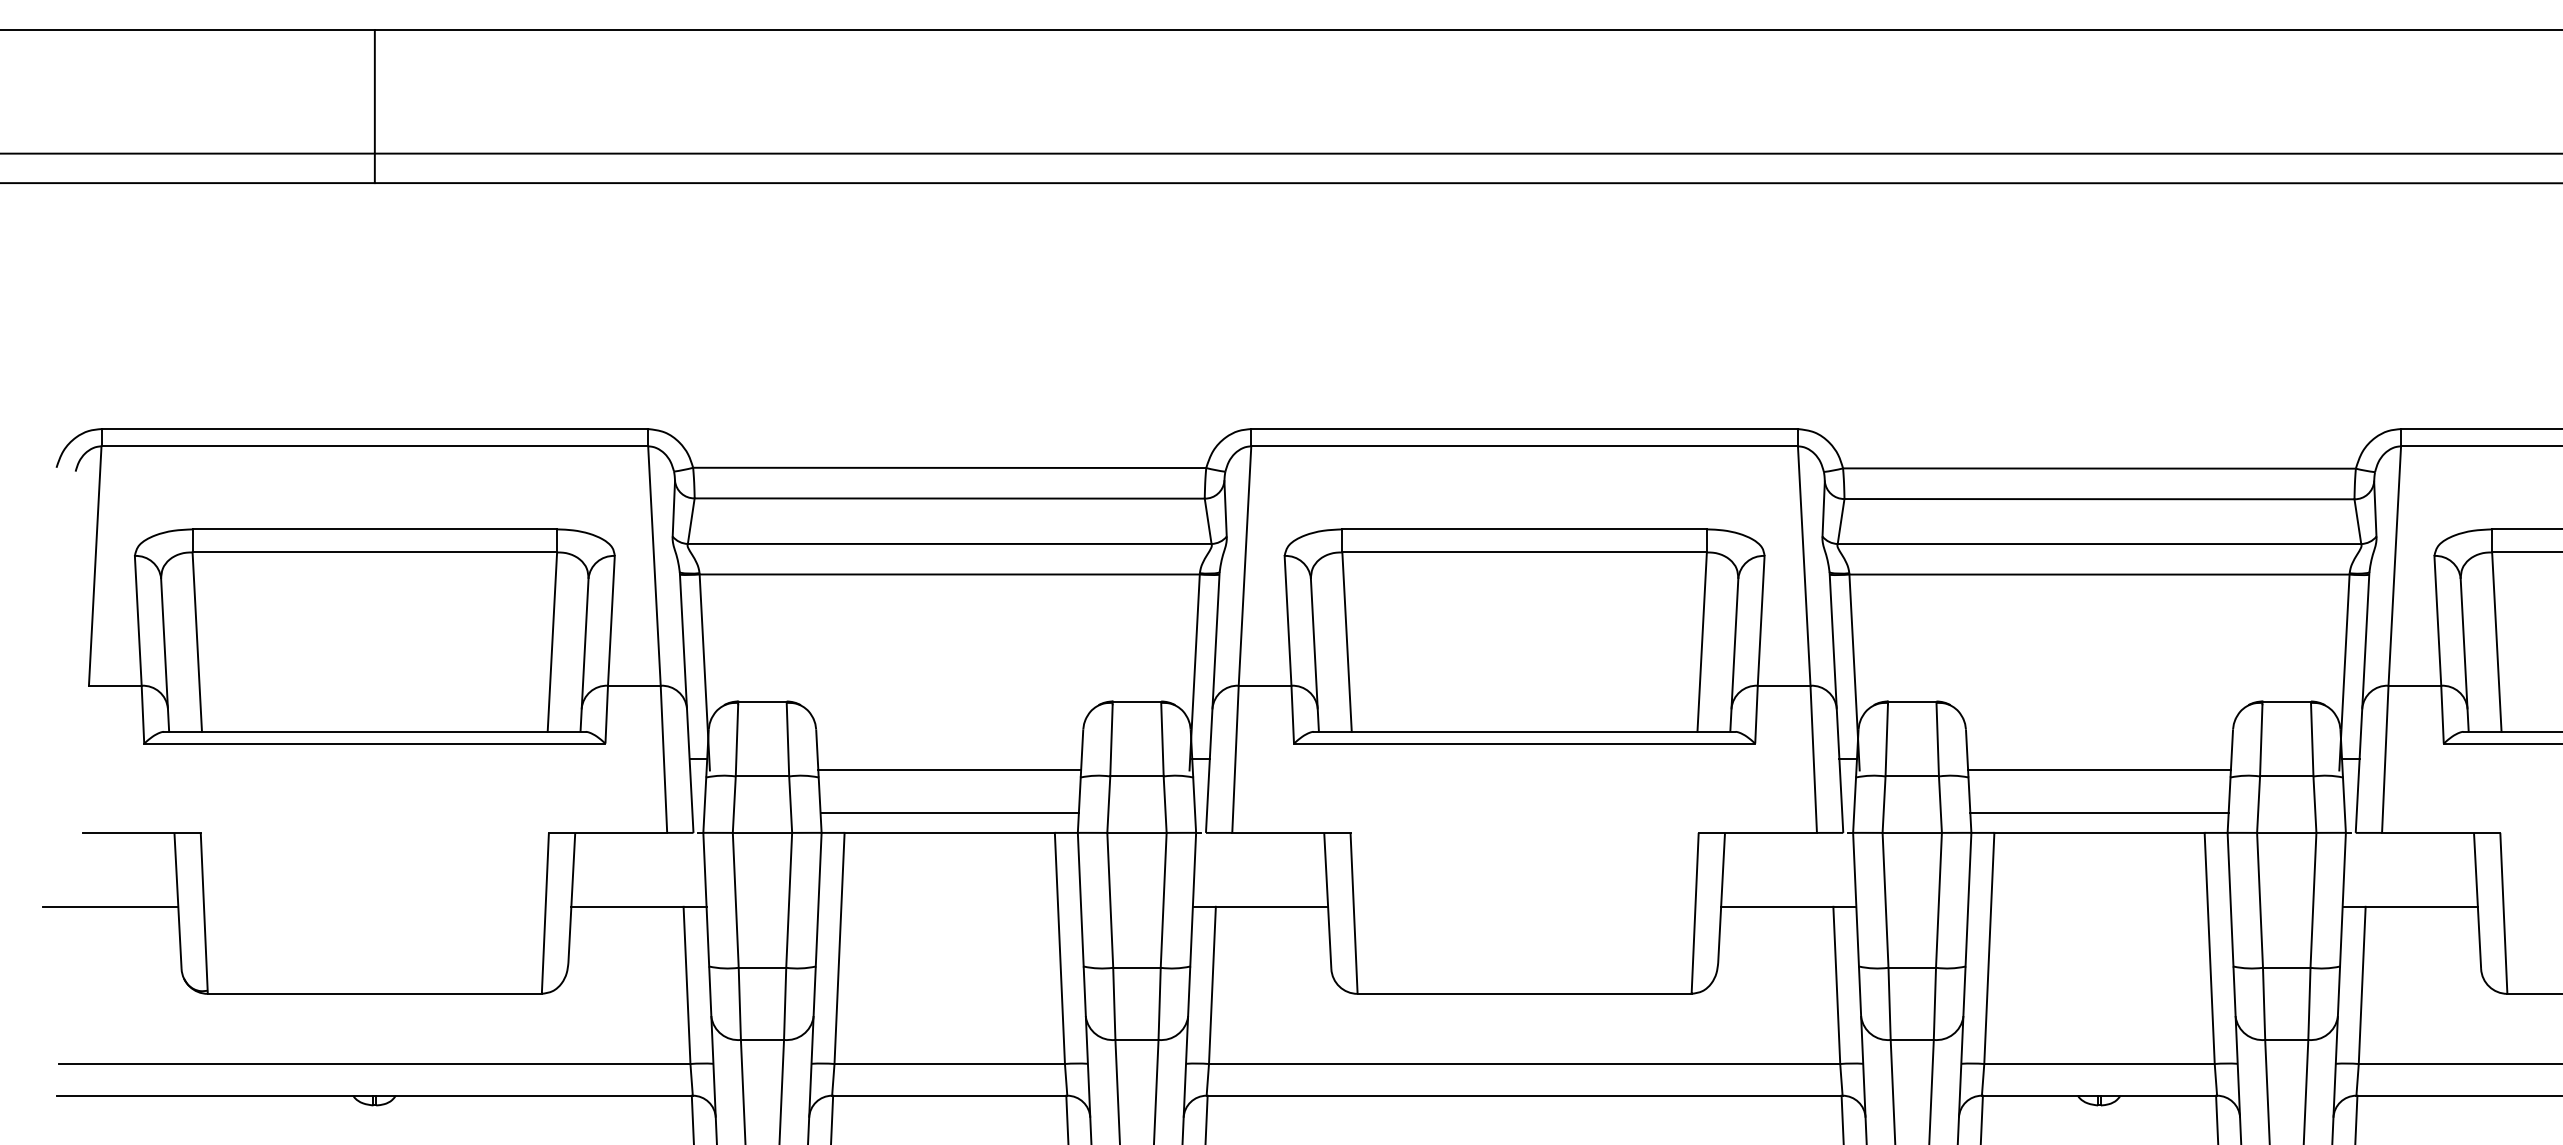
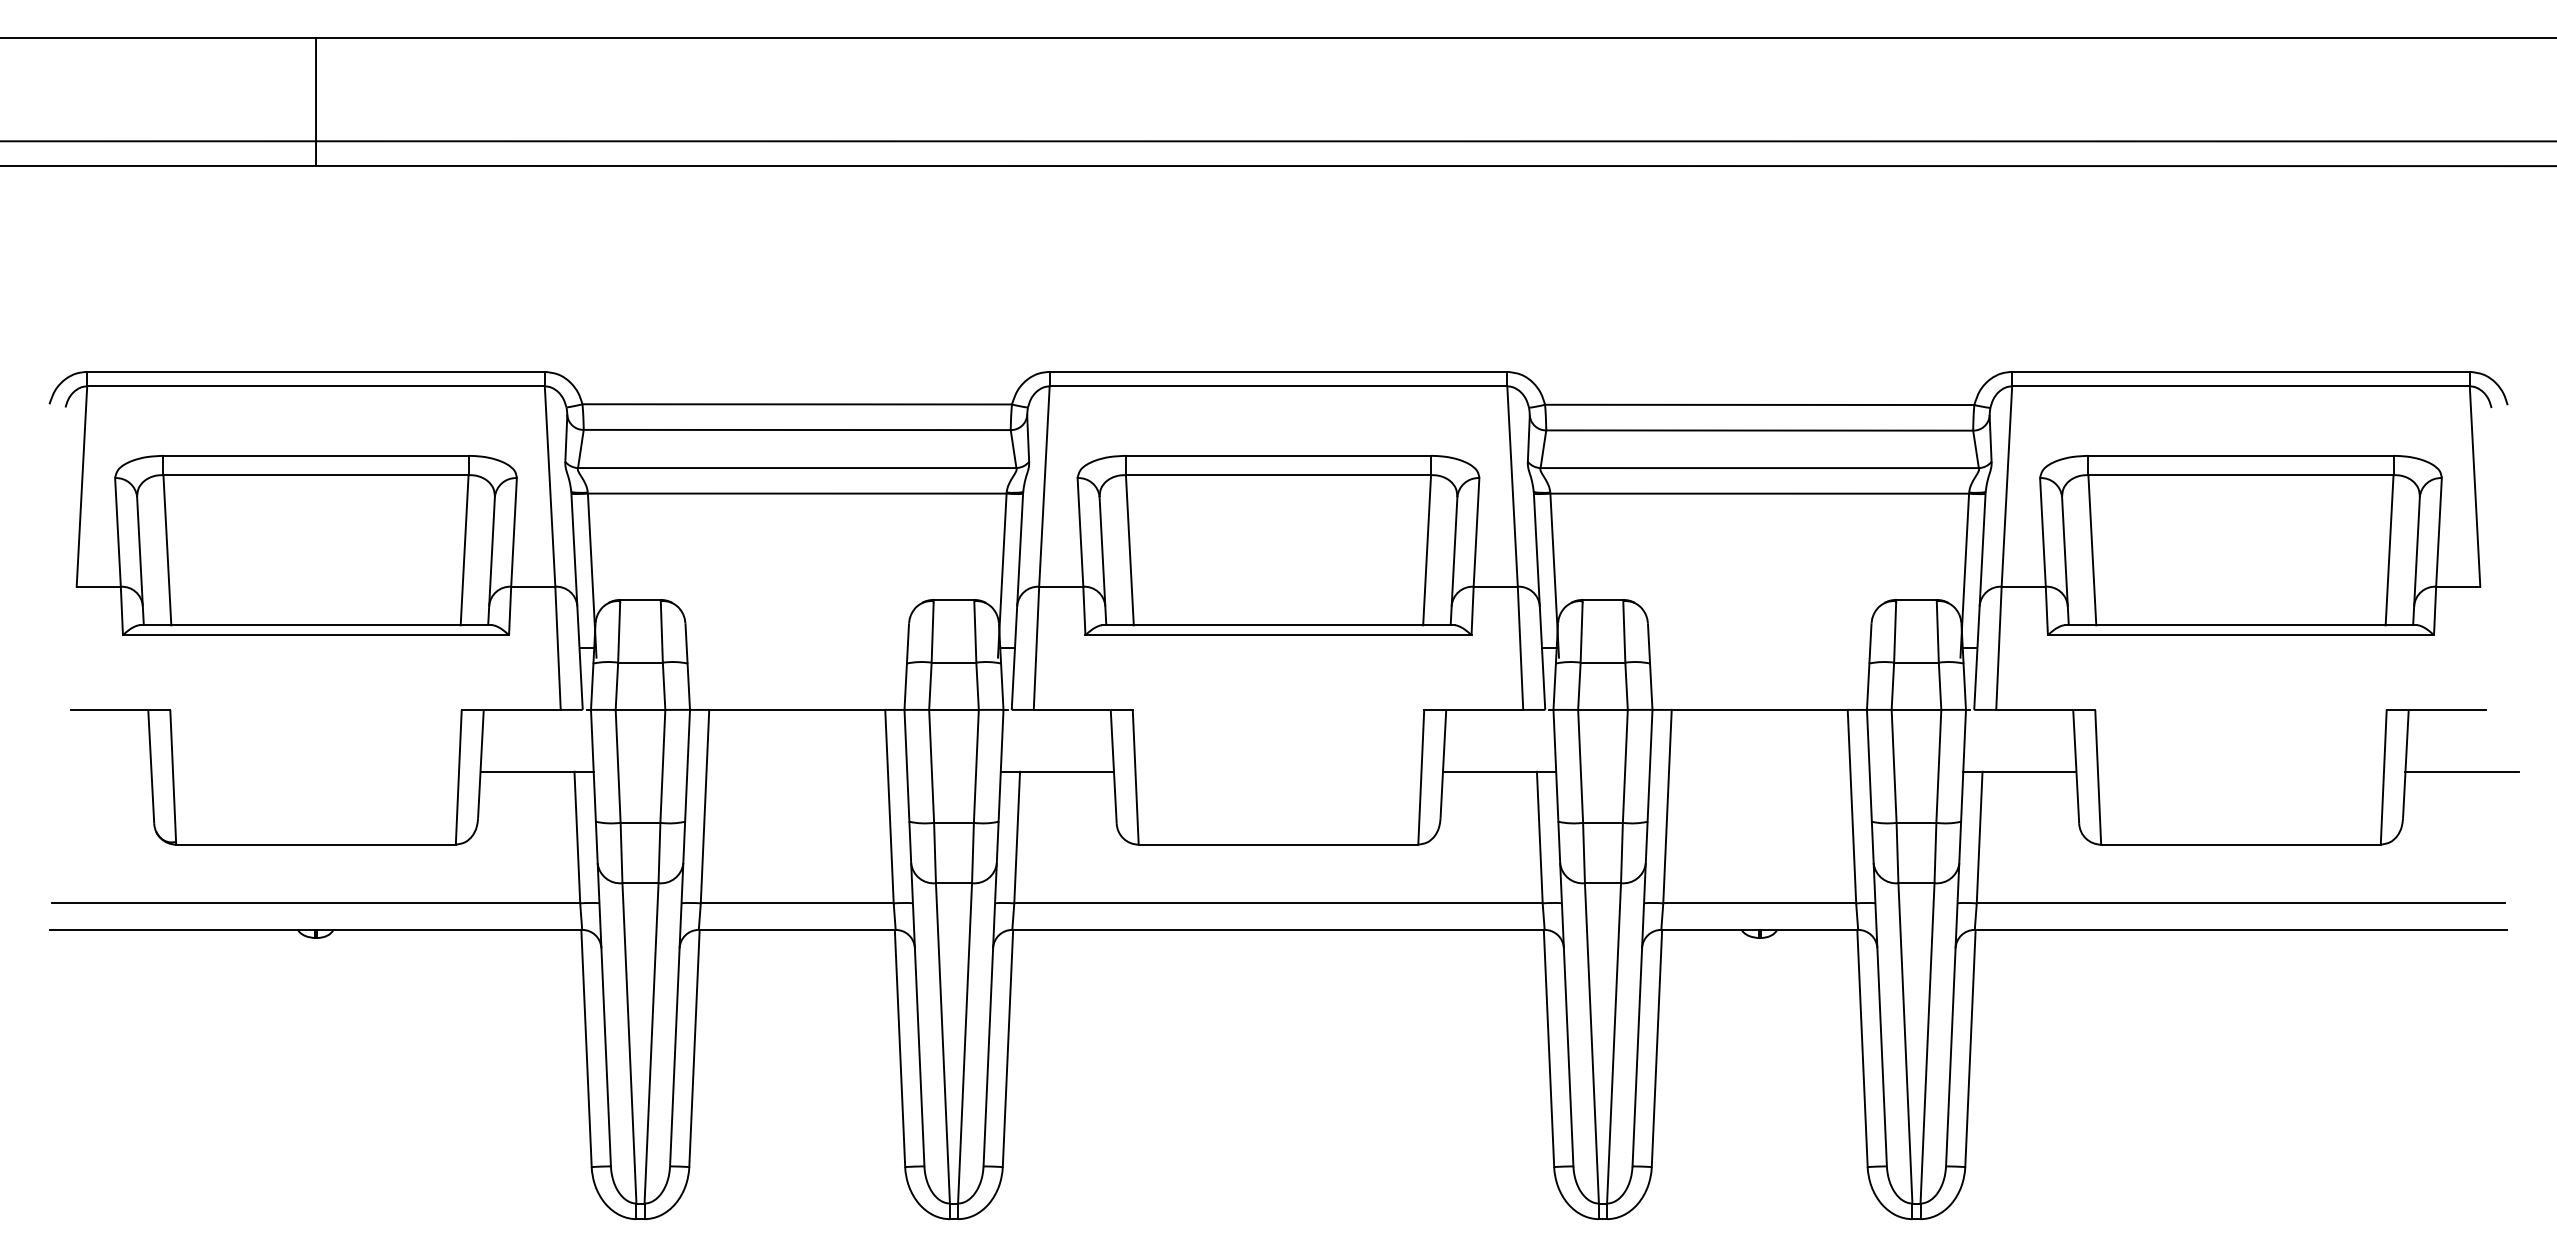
line: (950, 770) -> (797, 657), removed
line: (2099, 770) -> (1759, 657), removed
line: (950, 813) -> (797, 693), removed
line: (2099, 813) -> (1759, 693), removed
line: (110, 906) -> (94, 771), removed

